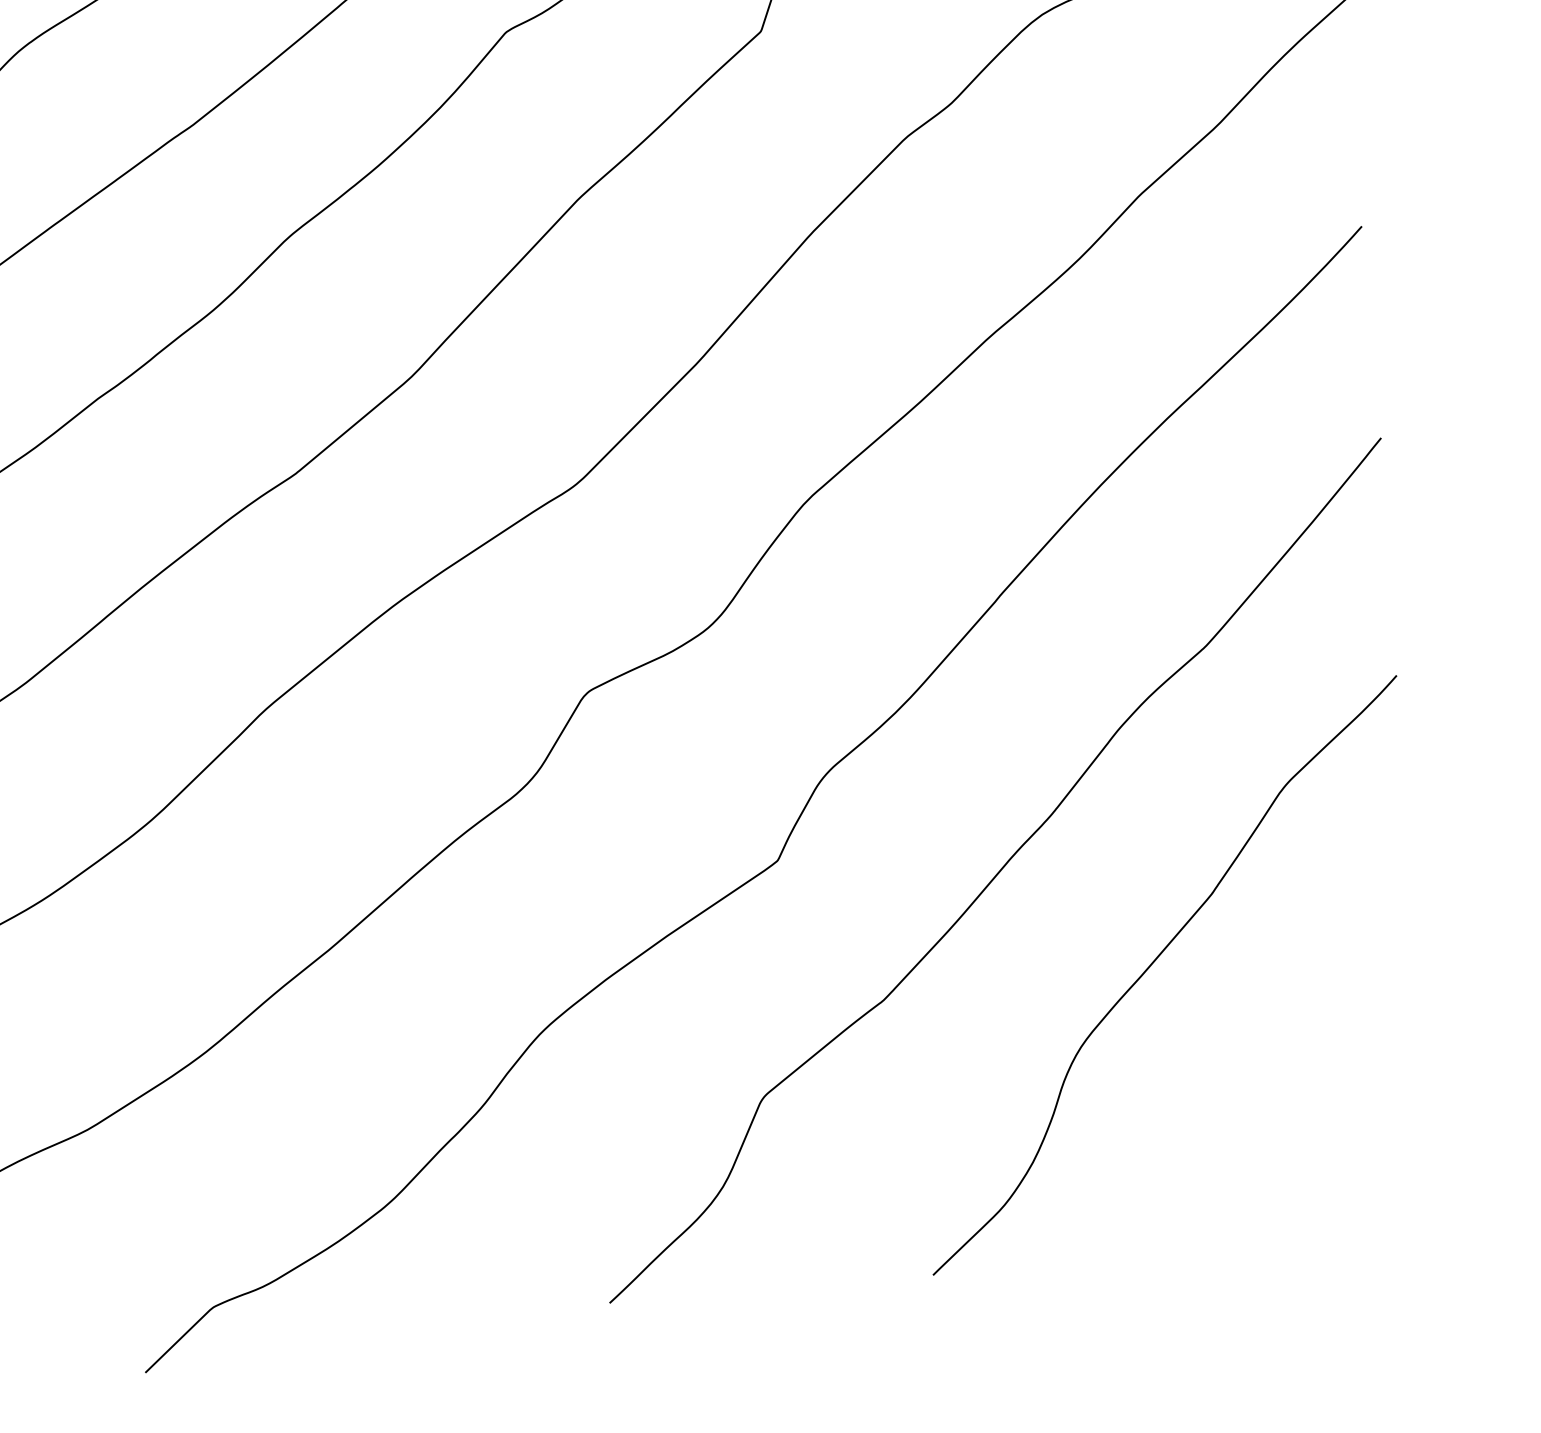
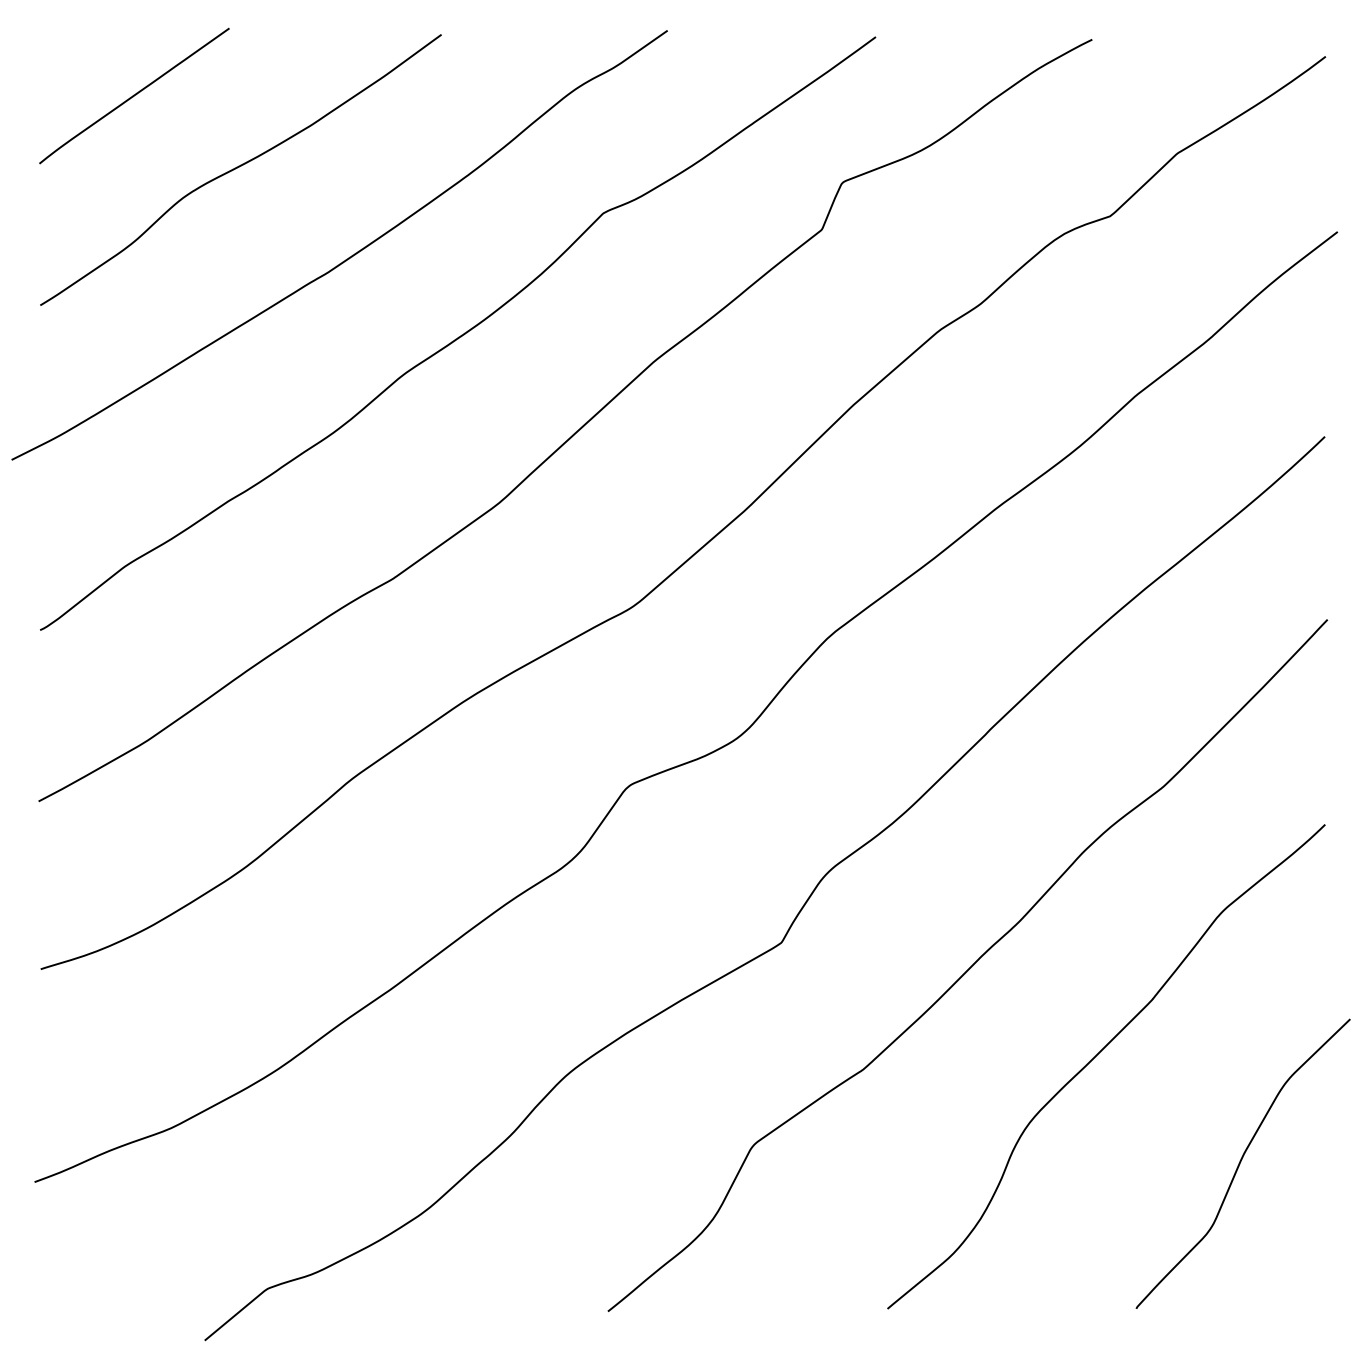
curve: (1329, 1074) -> (1241, 1162), added

